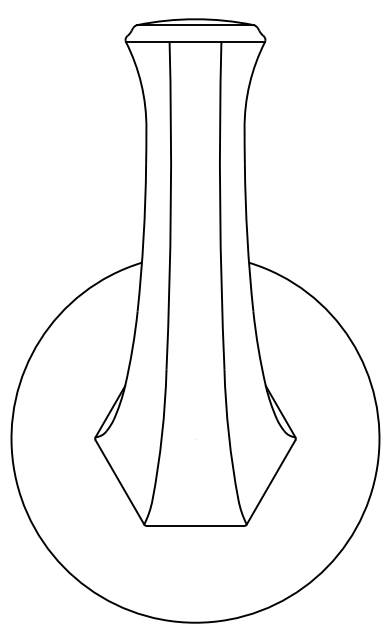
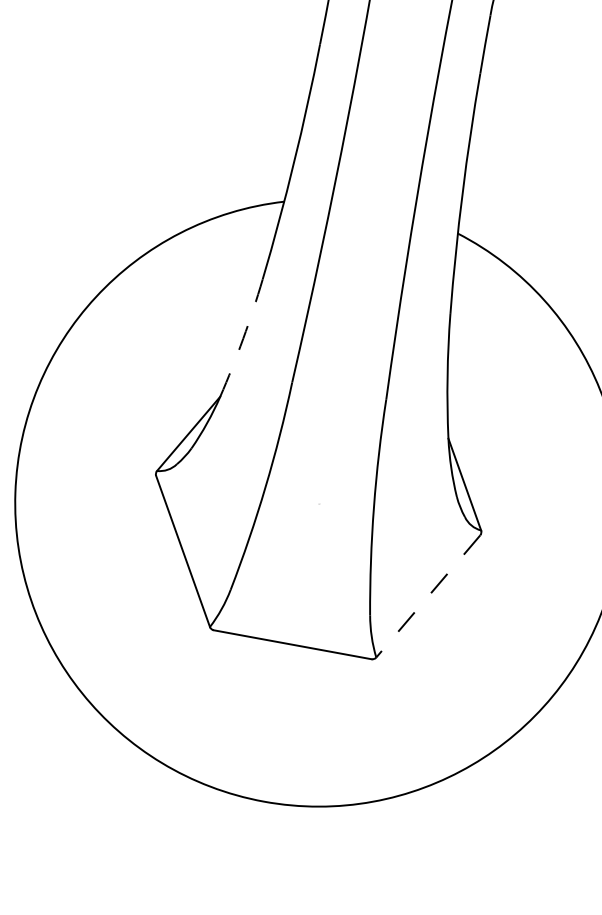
arc: (132, 348) -> (243, 338), solid -> dashed
line: (271, 482) -> (428, 596), solid -> dashed

